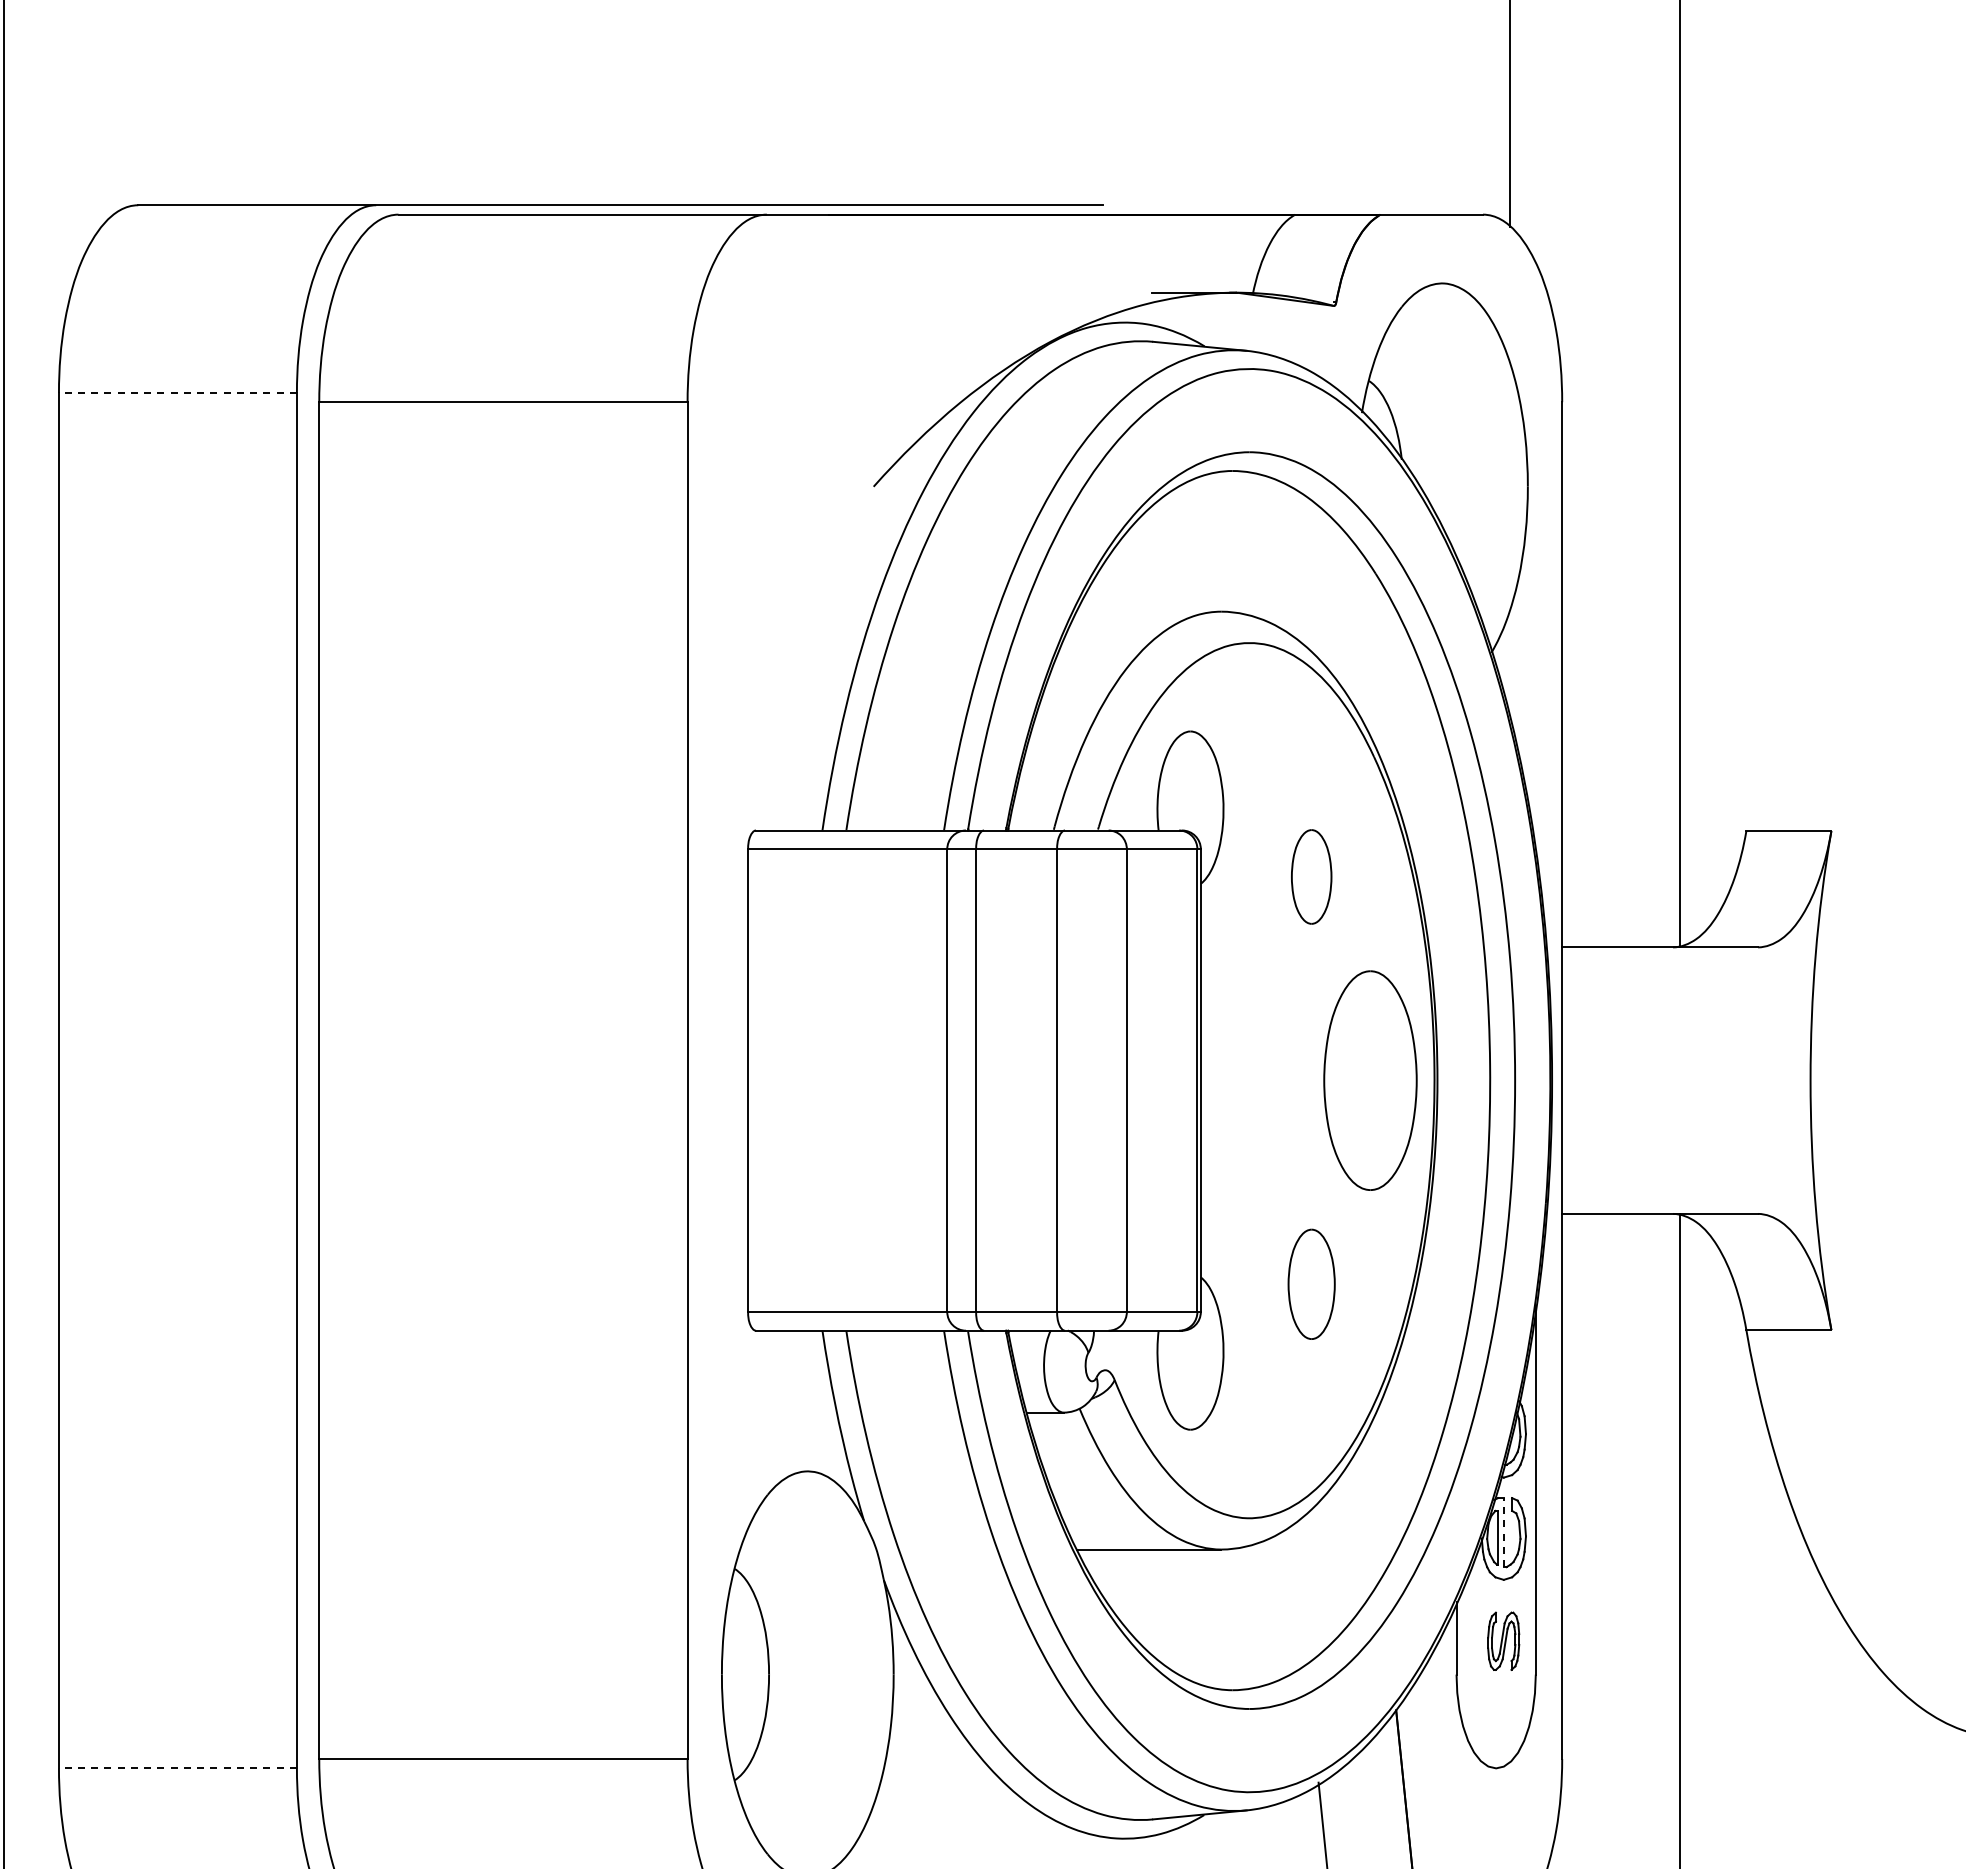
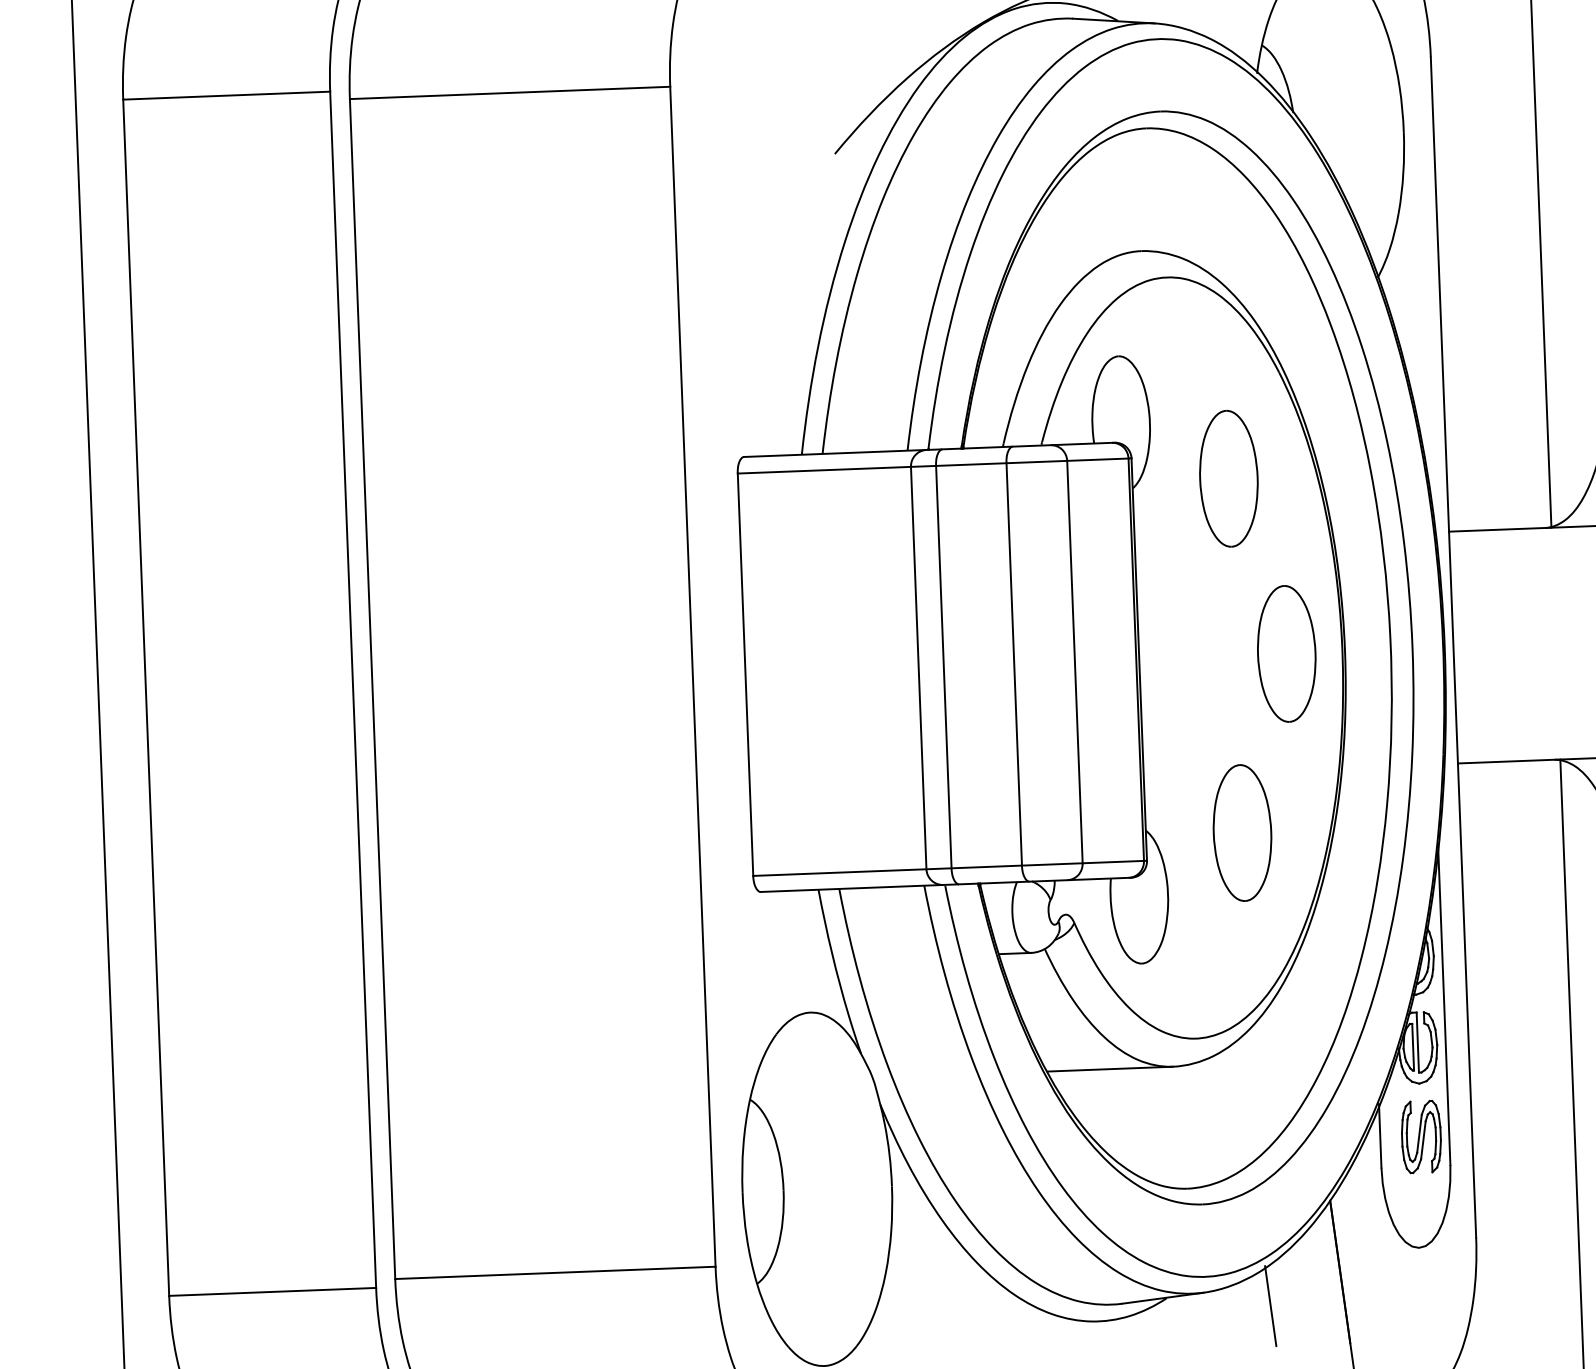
line: (177, 392) -> (226, 95), dashed -> solid
part: (1311, 876) -> (1228, 478), size x1.67
part: (1370, 1080) -> (1286, 653), size x0.71
part: (1311, 1284) -> (1242, 833), size x1.43
line: (1503, 1532) -> (1417, 1042), dashed -> solid
part: (1503, 1641) -> (1421, 1137), size x1.43
line: (177, 1768) -> (272, 1292), dashed -> solid

